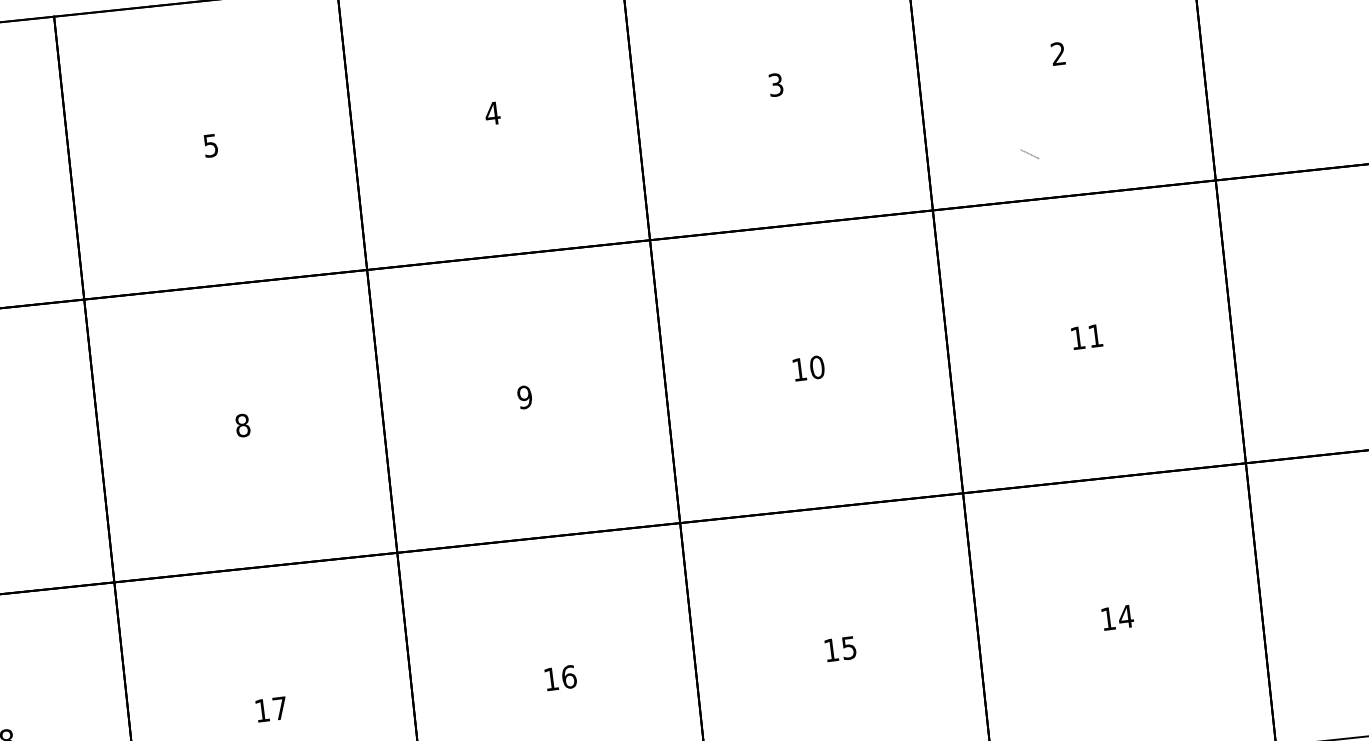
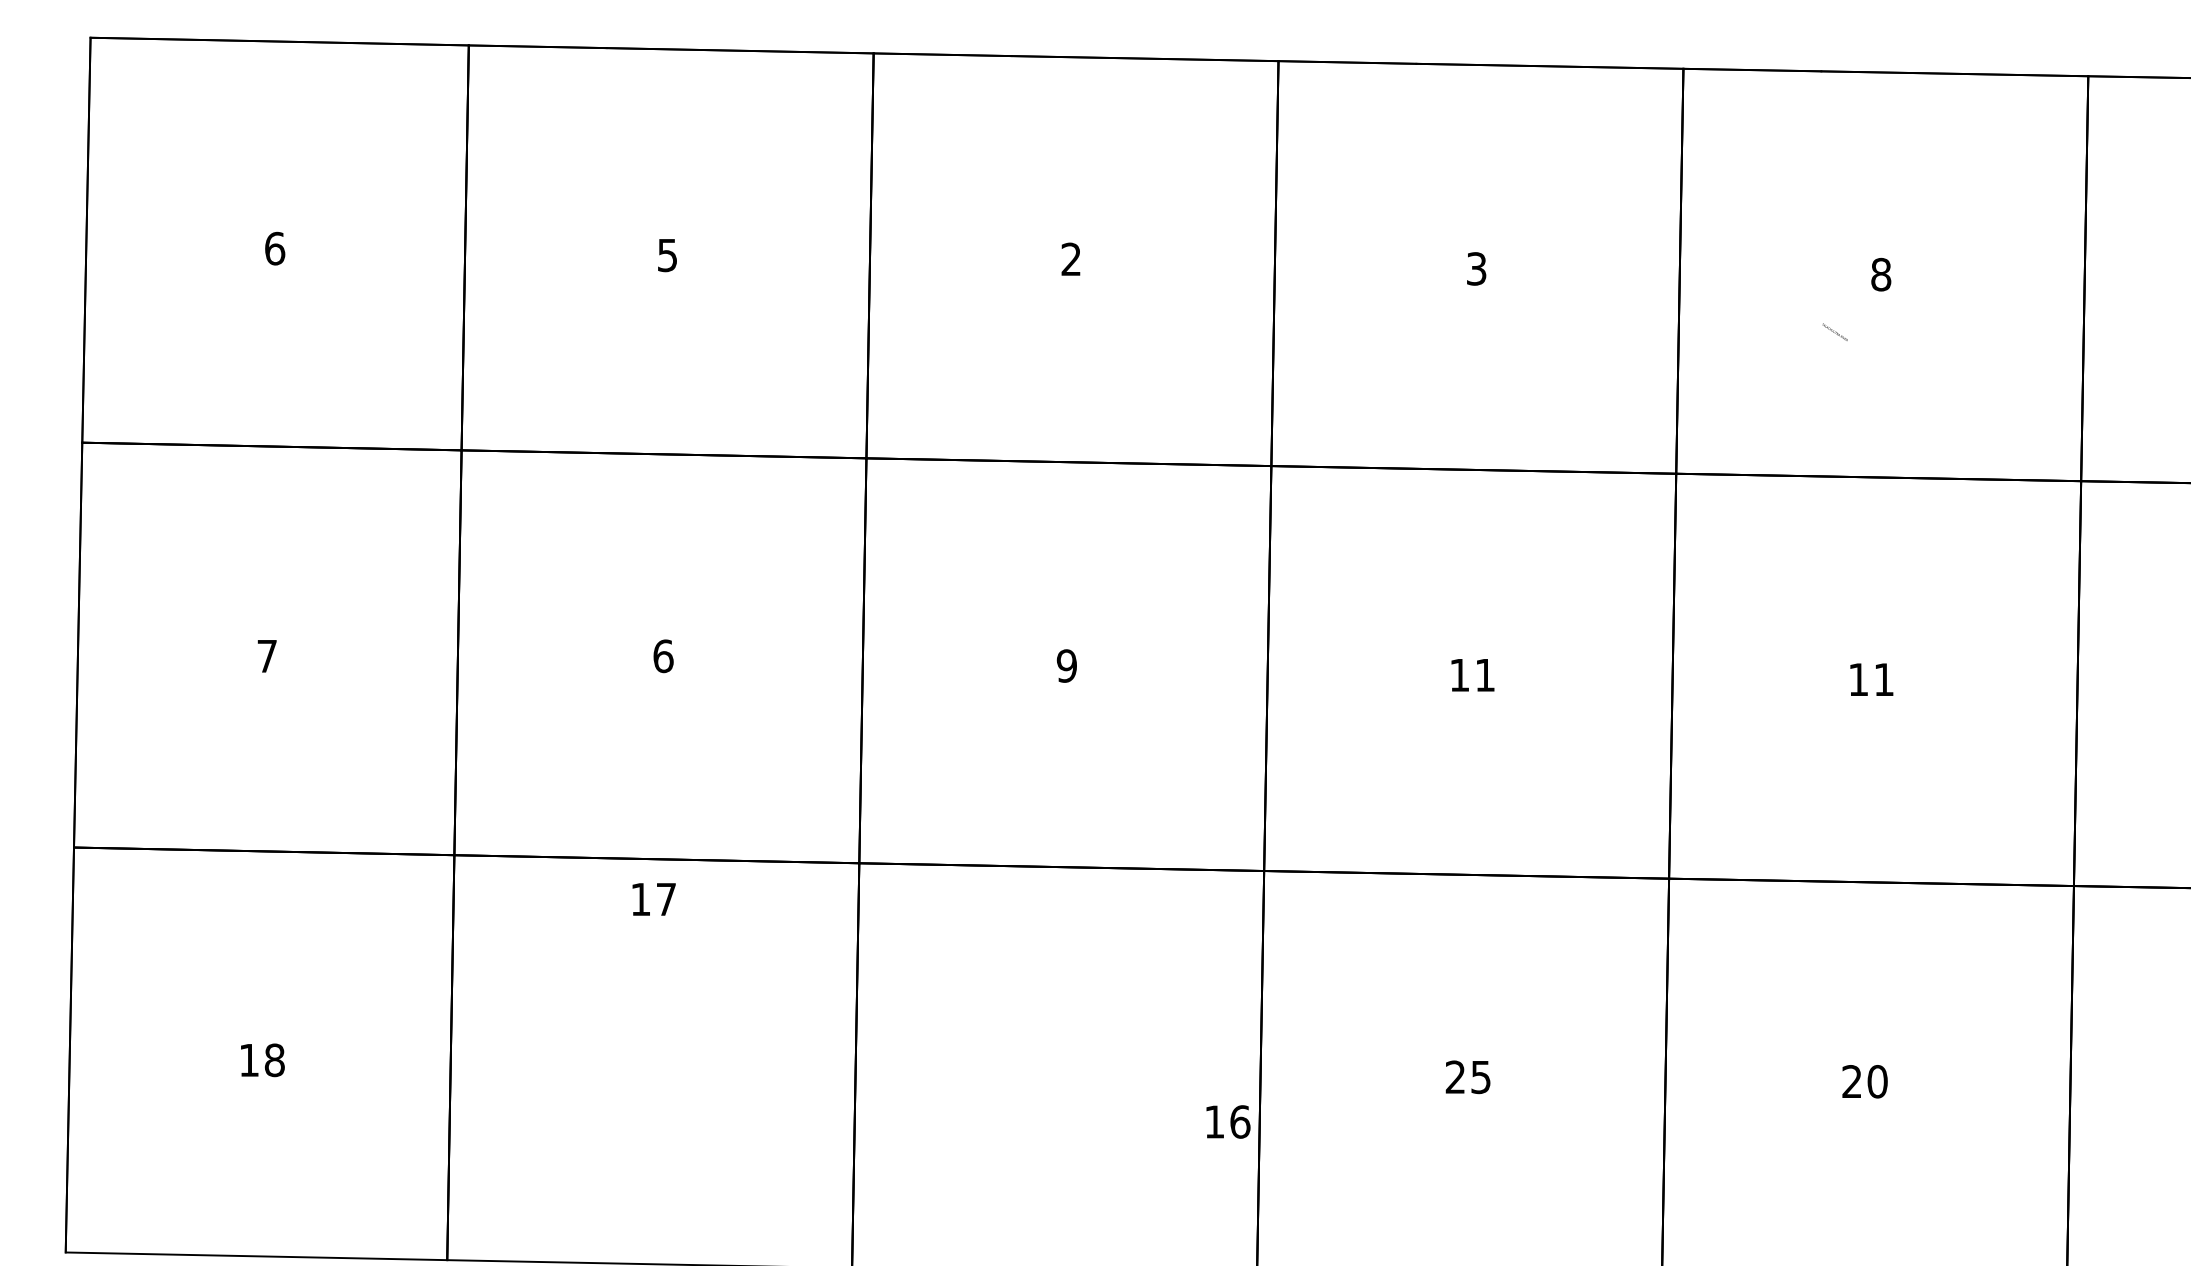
text: (1058, 53) -> (1881, 274), 2 -> 8
text: (492, 112) -> (1070, 258), 4 -> 2
text: (1029, 153) -> (1834, 331), moved
text: (817, 367) -> (1485, 675), 10 -> 11
text: (242, 425) -> (663, 655), 8 -> 6
text: (1117, 617) -> (1865, 1081), 14 -> 20
text: (830, 649) -> (1454, 1076), 15 -> 25
text: (560, 677) -> (1228, 1121), moved
text: (271, 709) -> (653, 899), moved

